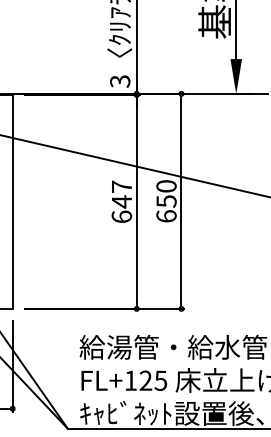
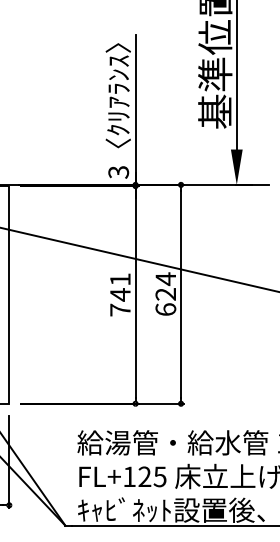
text: (166, 193) -> (165, 286), 650 -> 624
text: (121, 201) -> (120, 294), 647 -> 741

